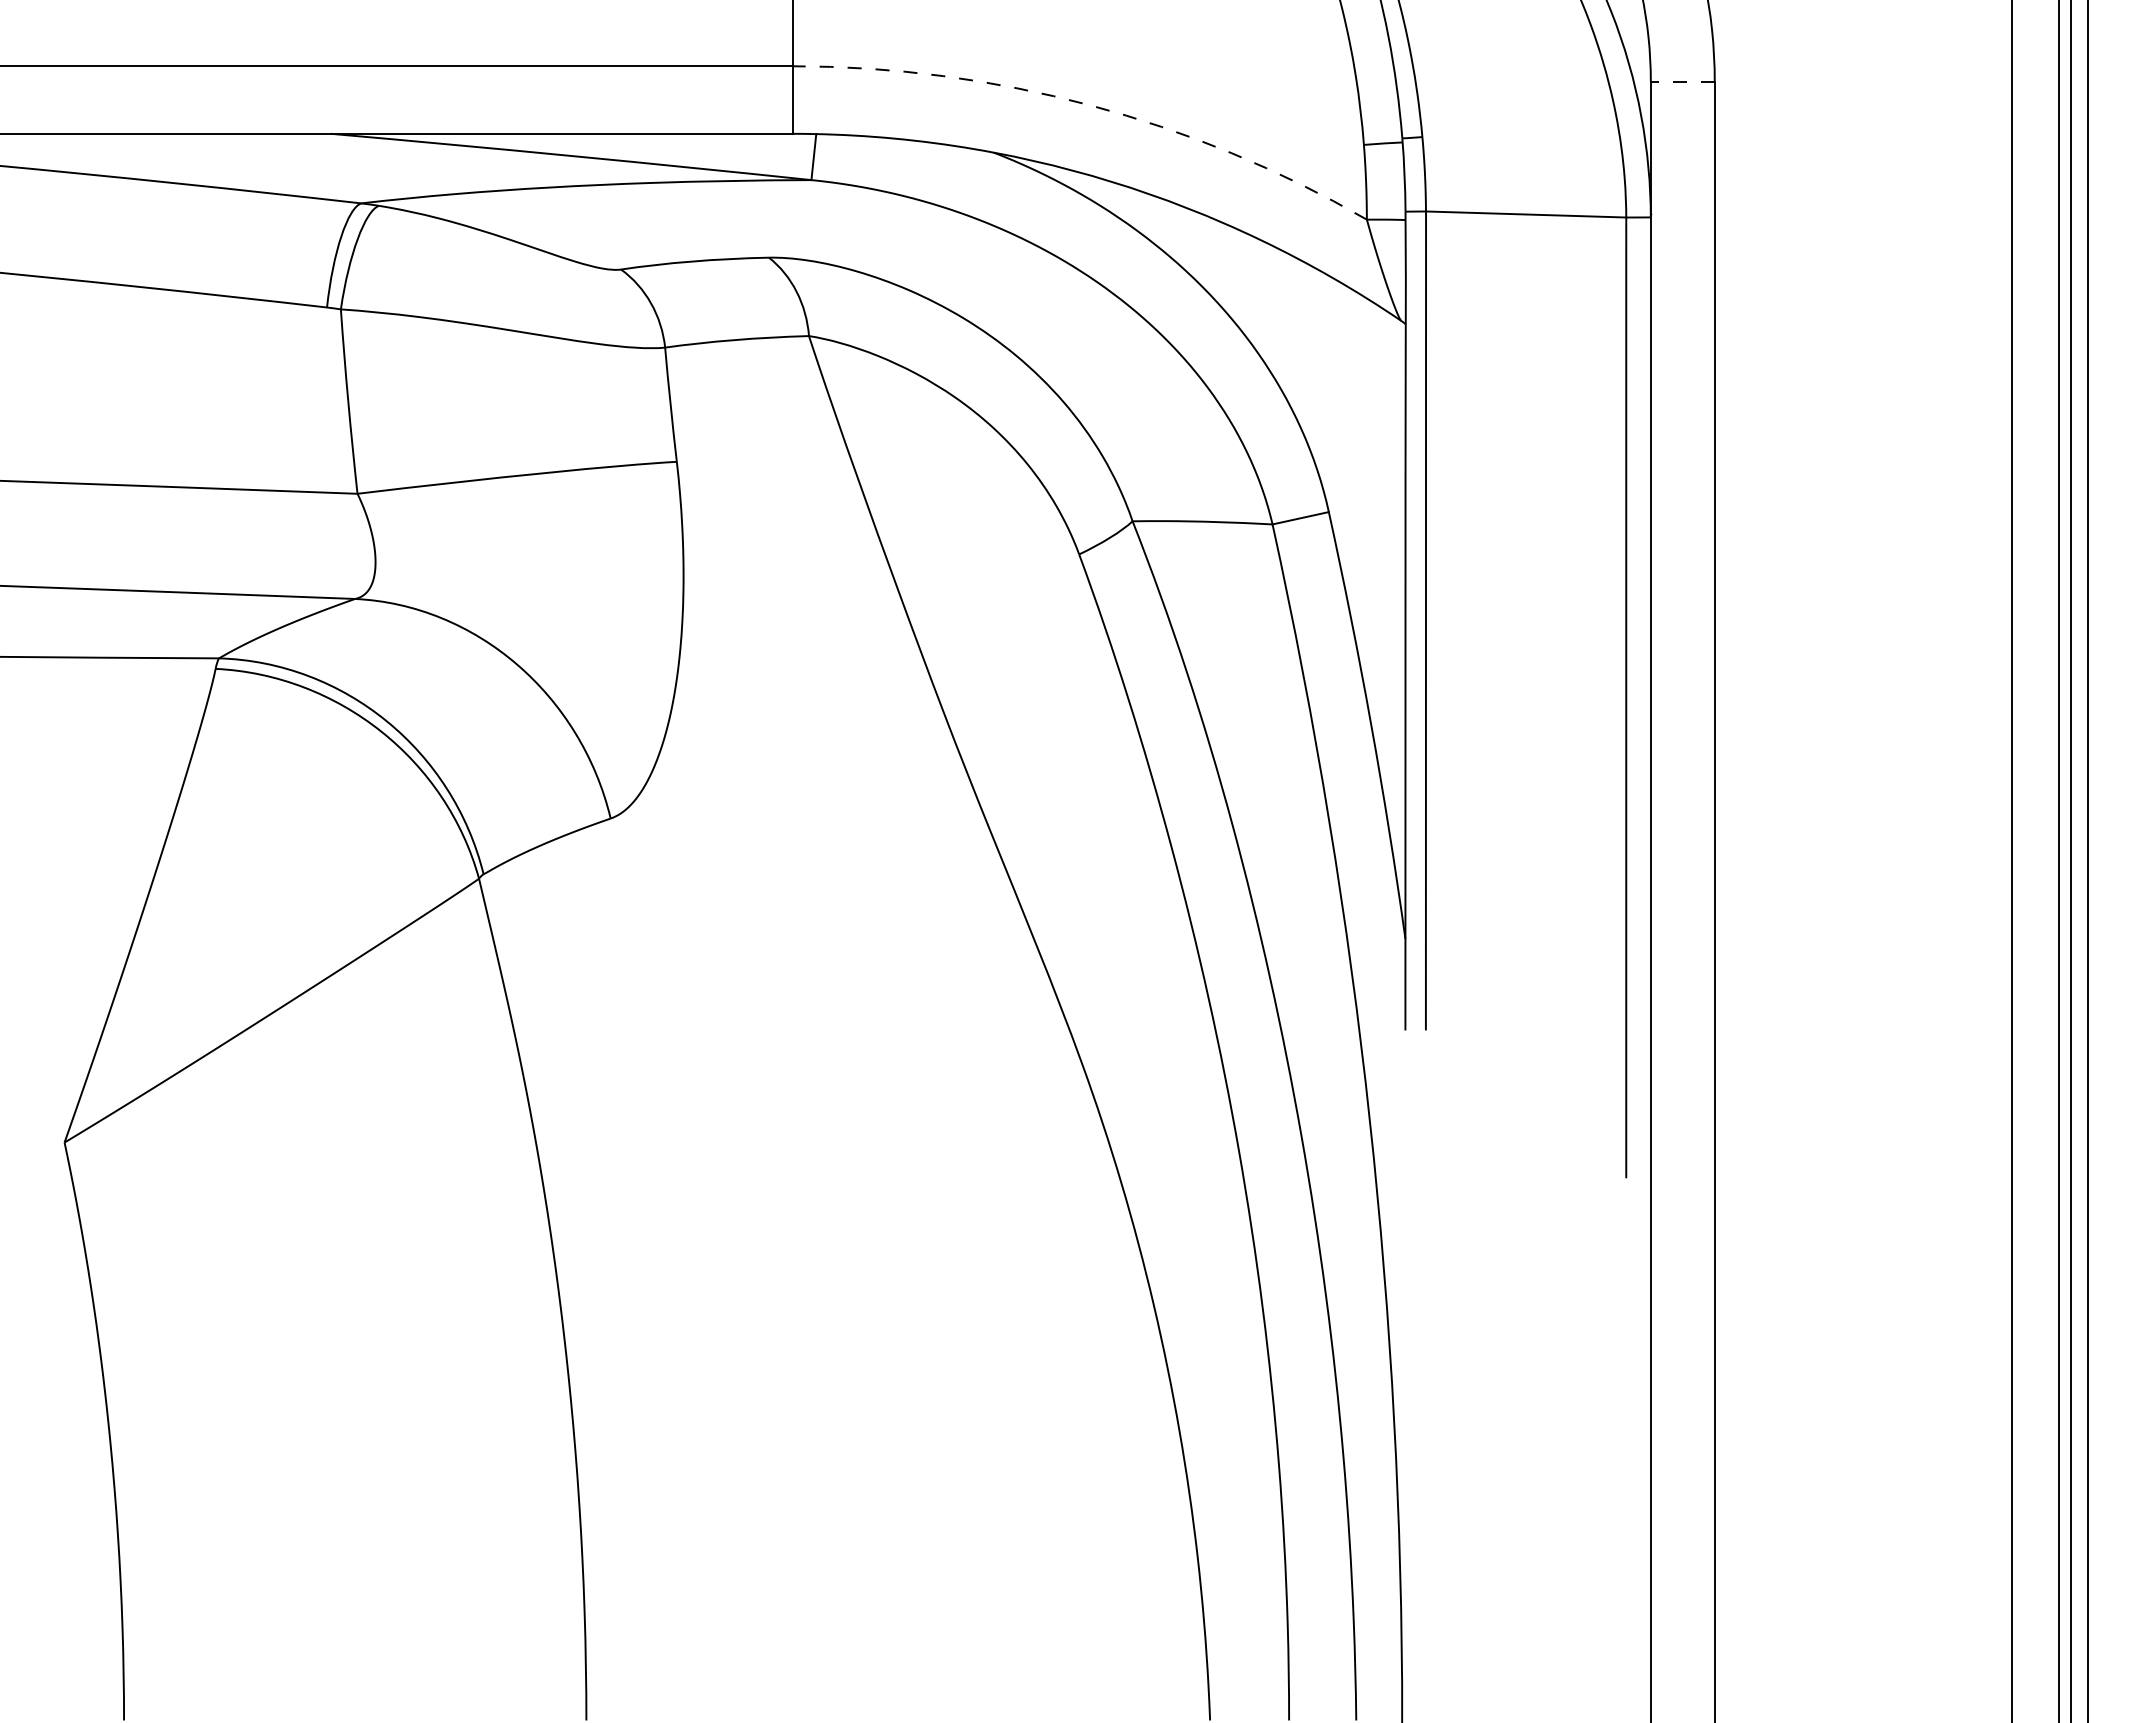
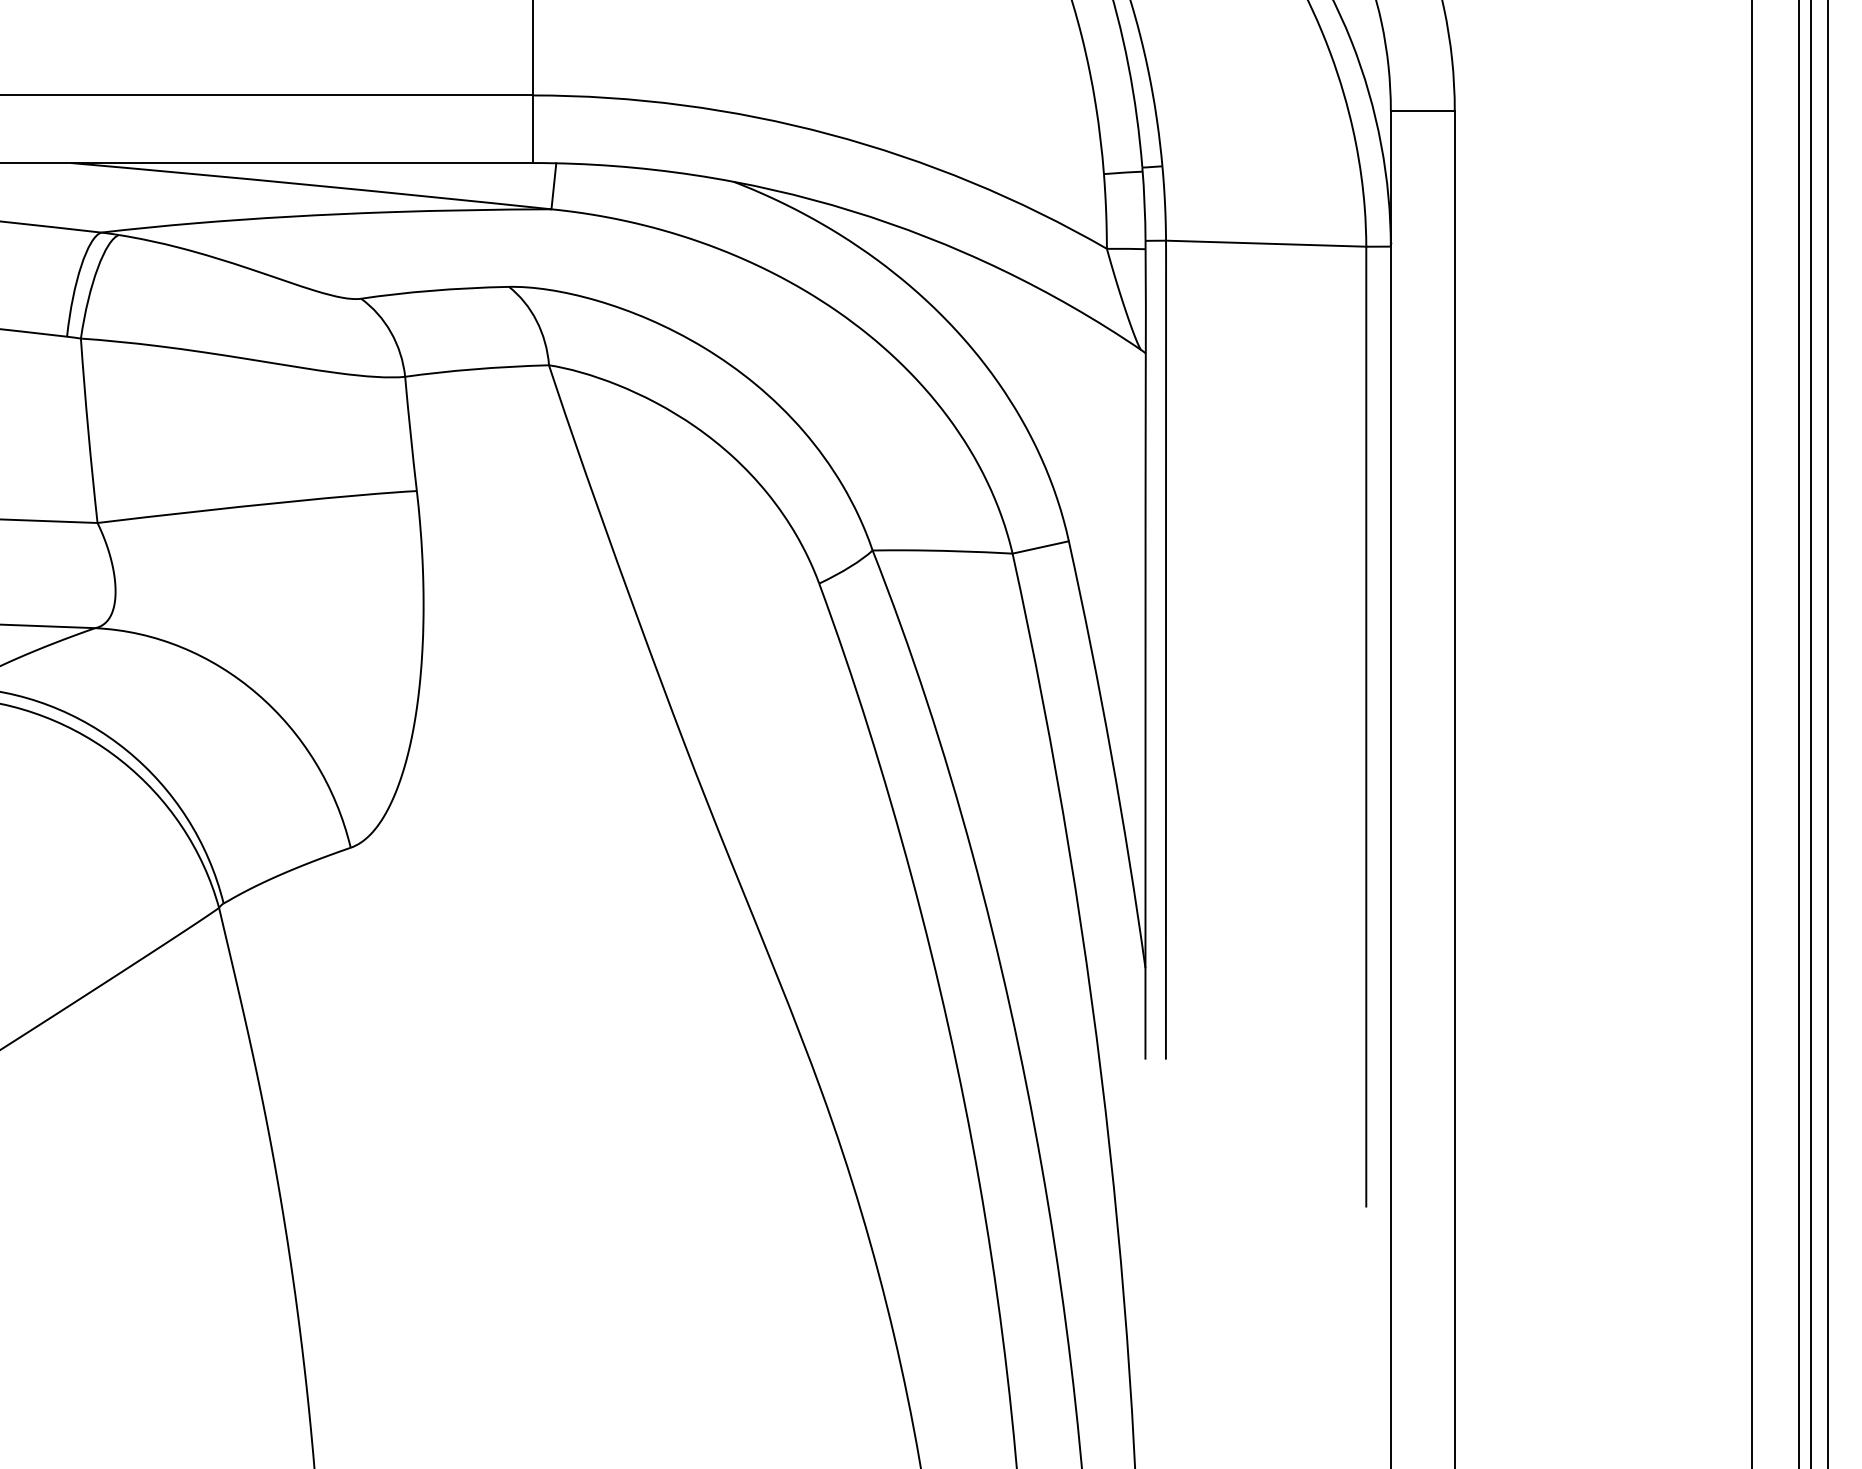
line: (1682, 81) -> (1422, 110), dashed -> solid
arc: (1090, 105) -> (830, 134), dashed -> solid

